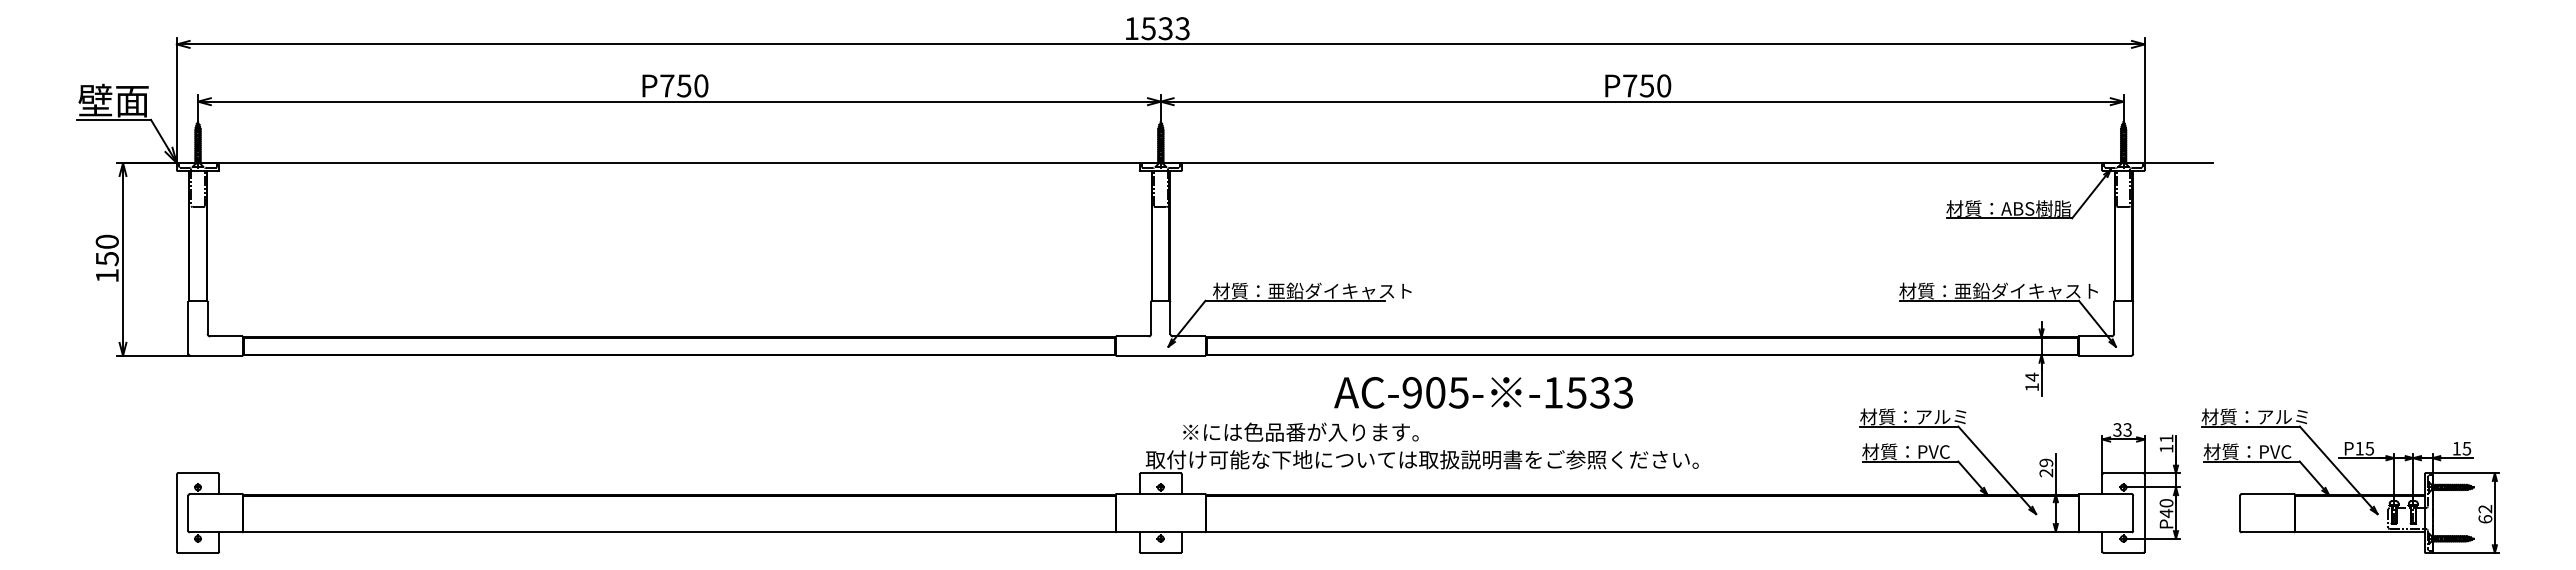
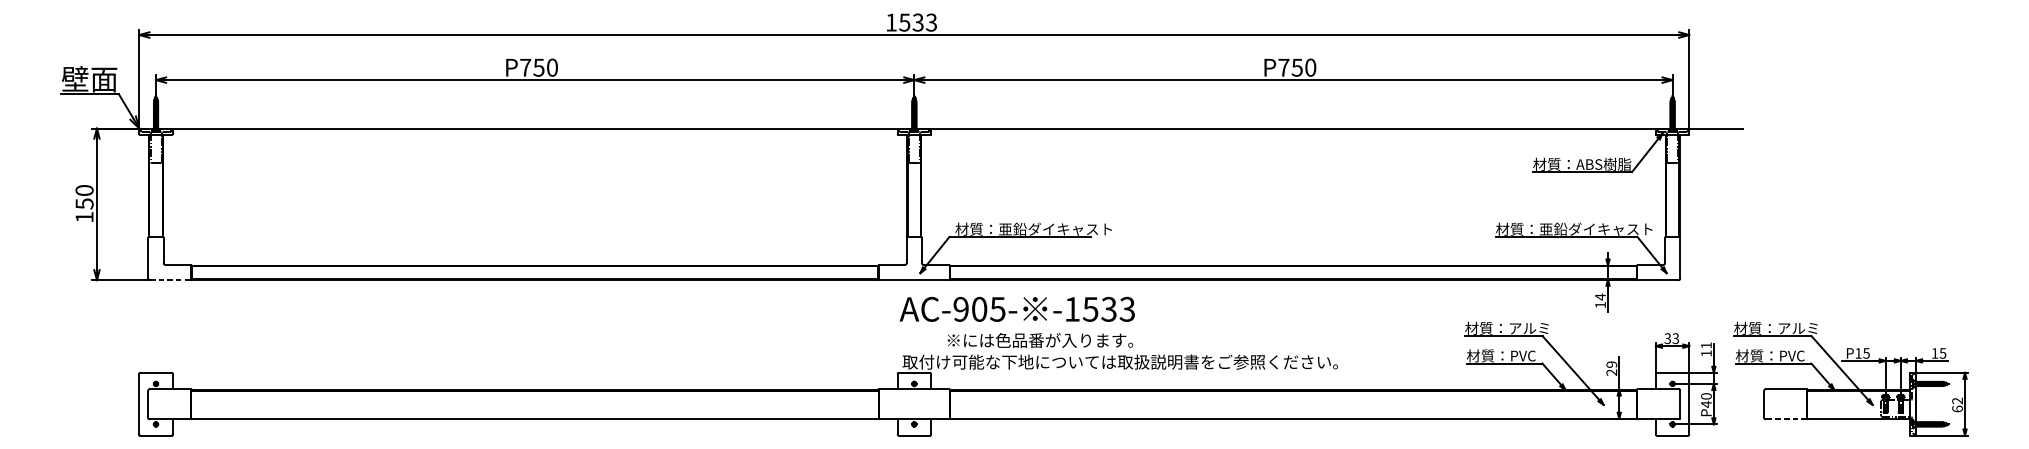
line: (216, 355) -> (170, 280), solid -> dashed
text: (1483, 392) -> (1017, 309), moved
text: (1300, 431) -> (1040, 339), moved
line: (2268, 532) -> (1786, 419), solid -> dashed

